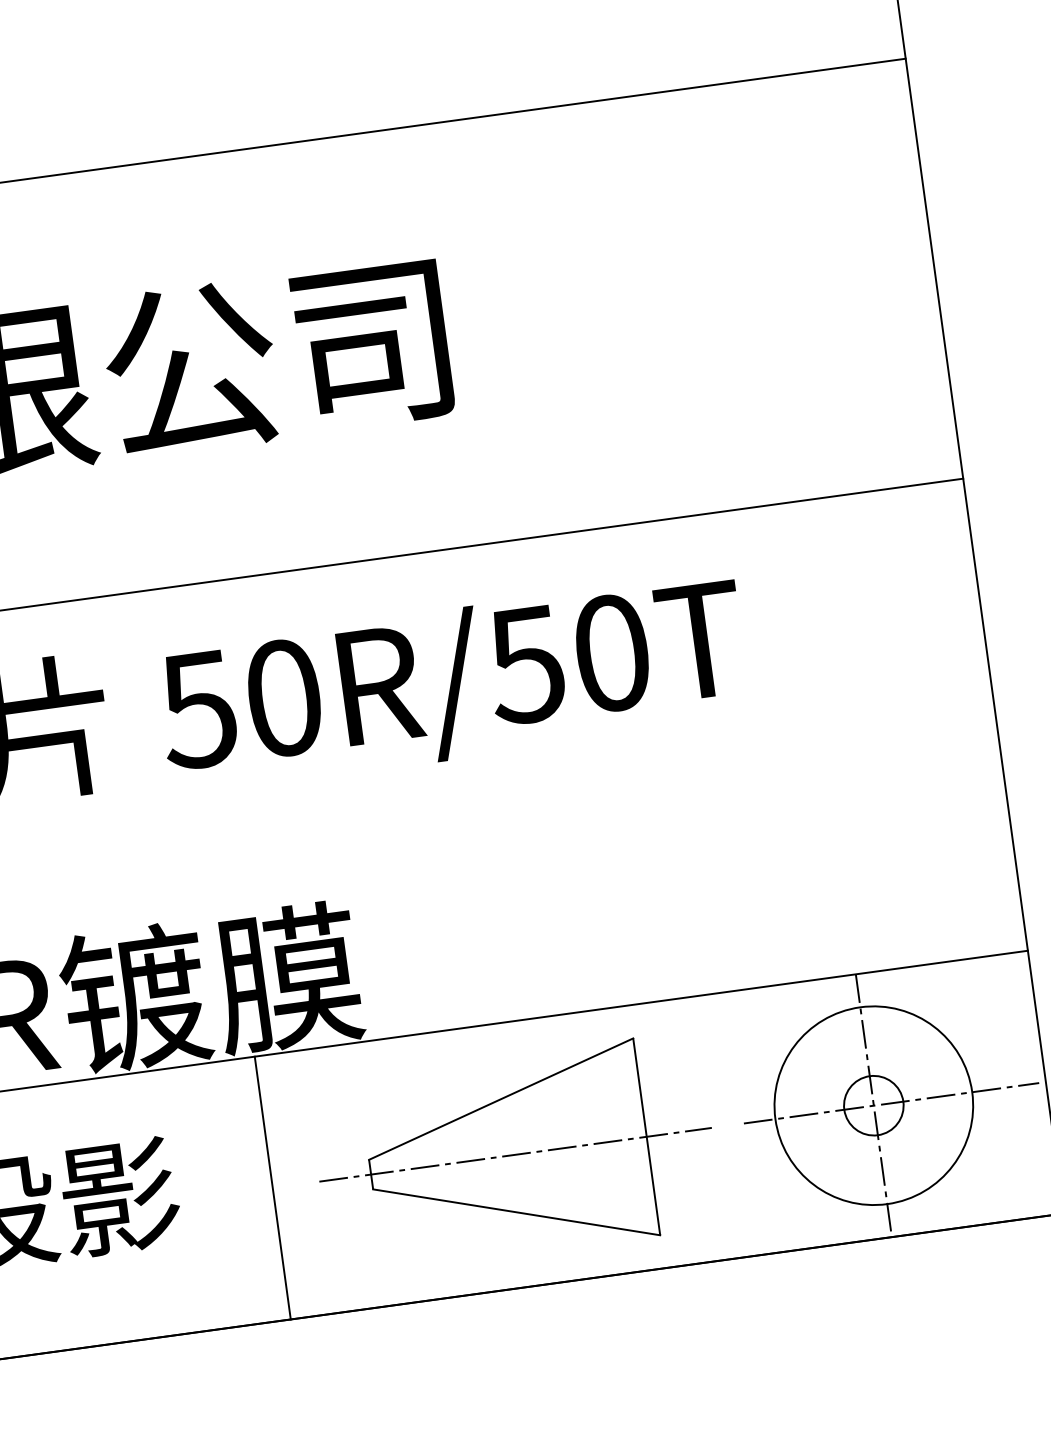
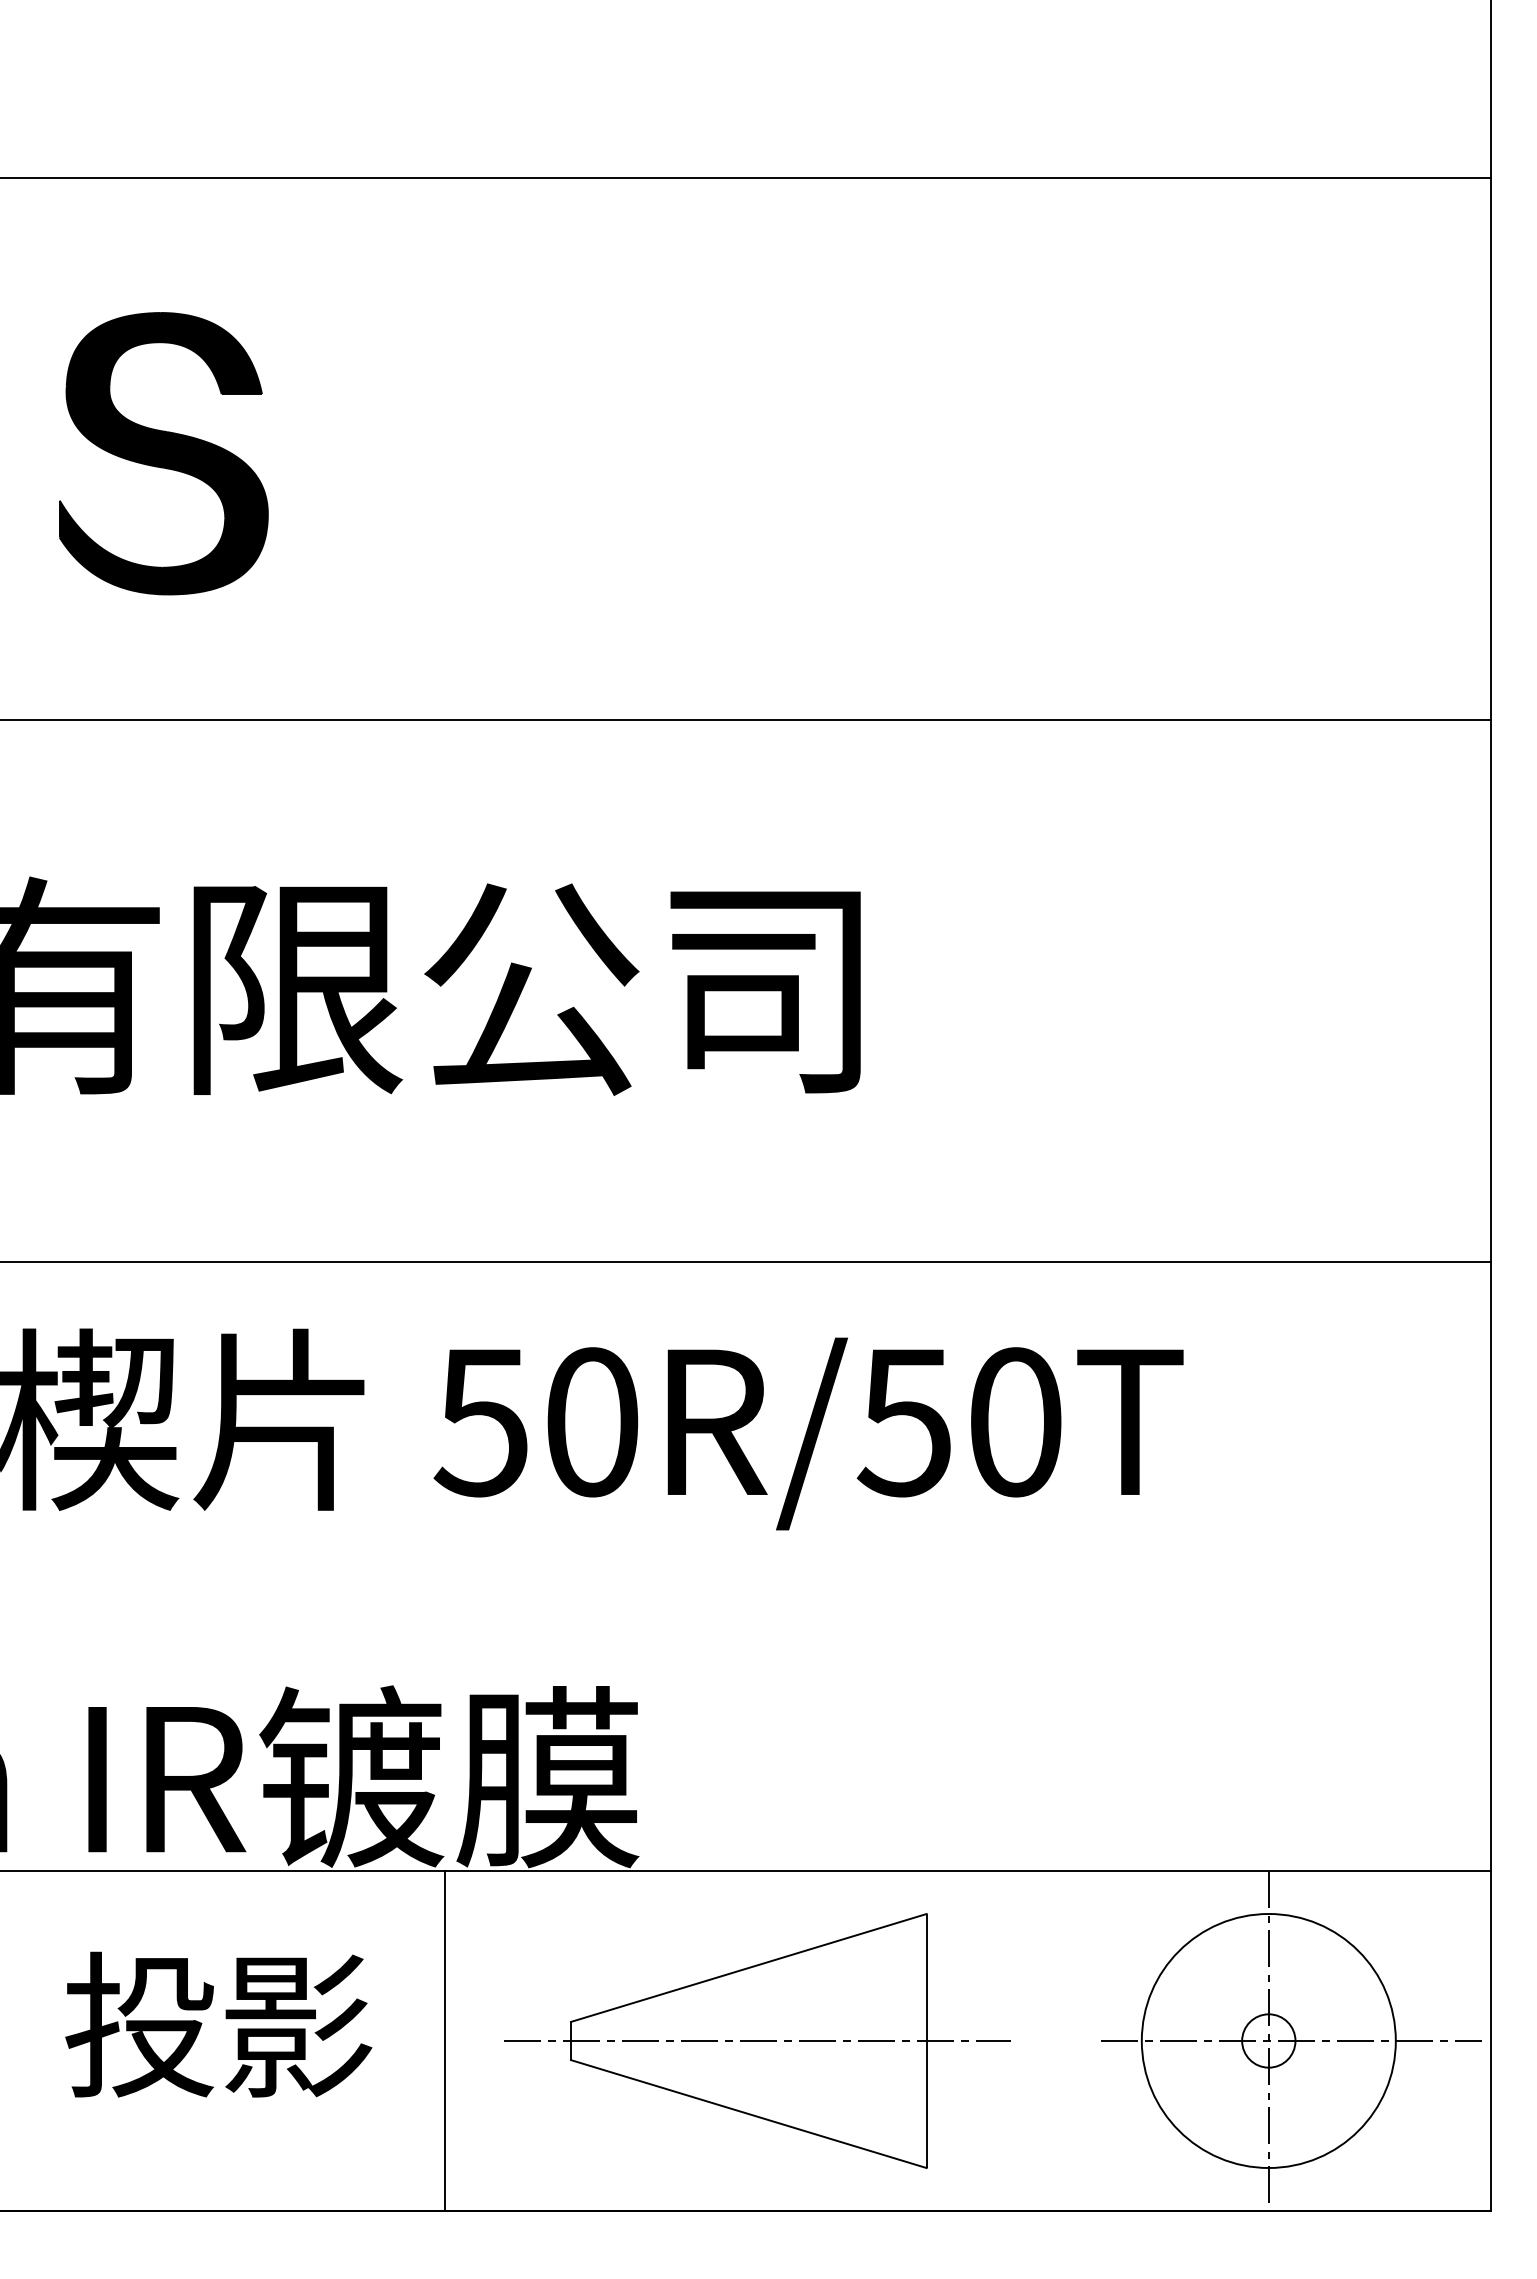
circle: (873, 1105) -> (1268, 2040), size x0.7
part: (515, 1154) -> (757, 2040), moved
line: (273, 1187) -> (445, 2040), moved

